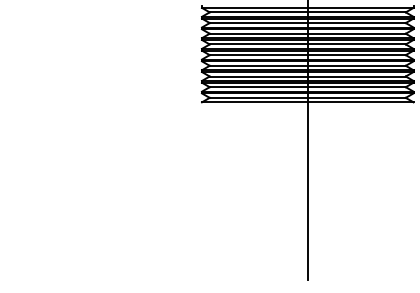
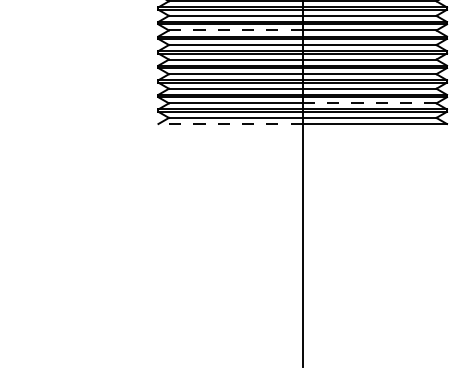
line: (258, 33) -> (235, 30), solid -> dashed
line: (356, 87) -> (369, 103), solid -> dashed
line: (254, 102) -> (230, 124), solid -> dashed

